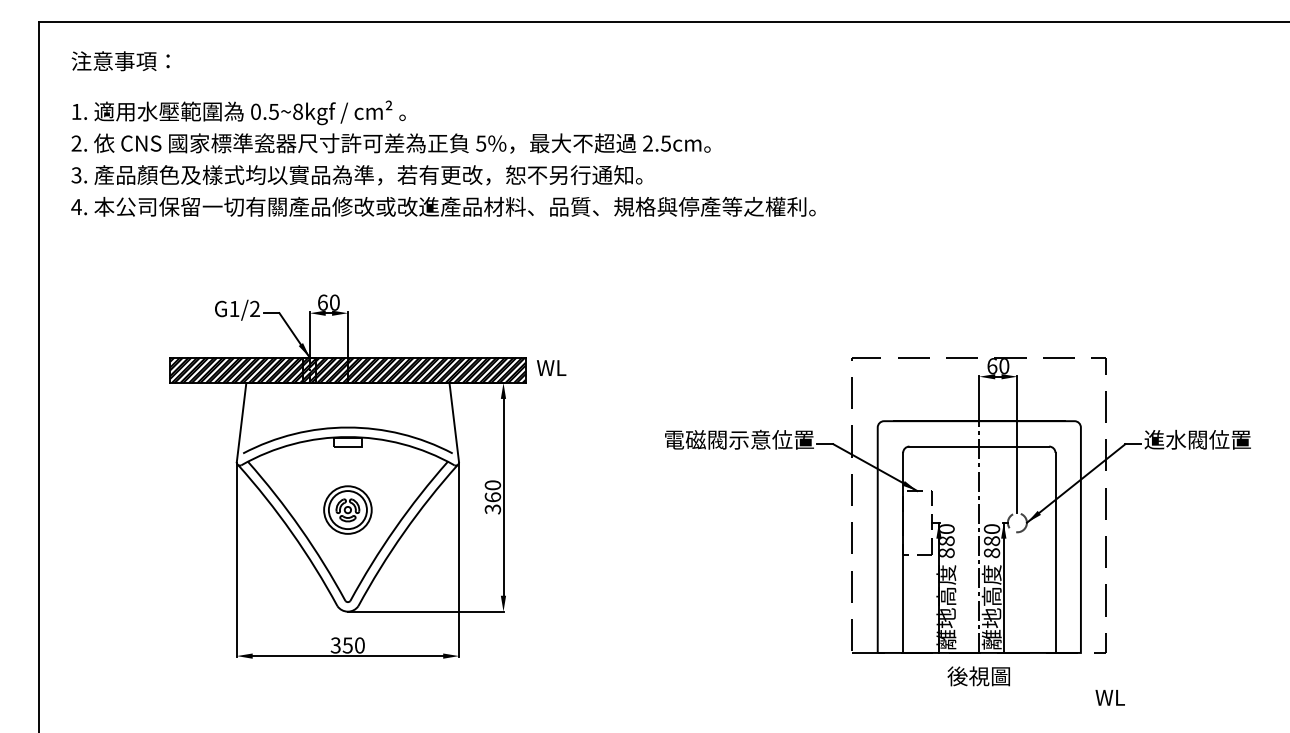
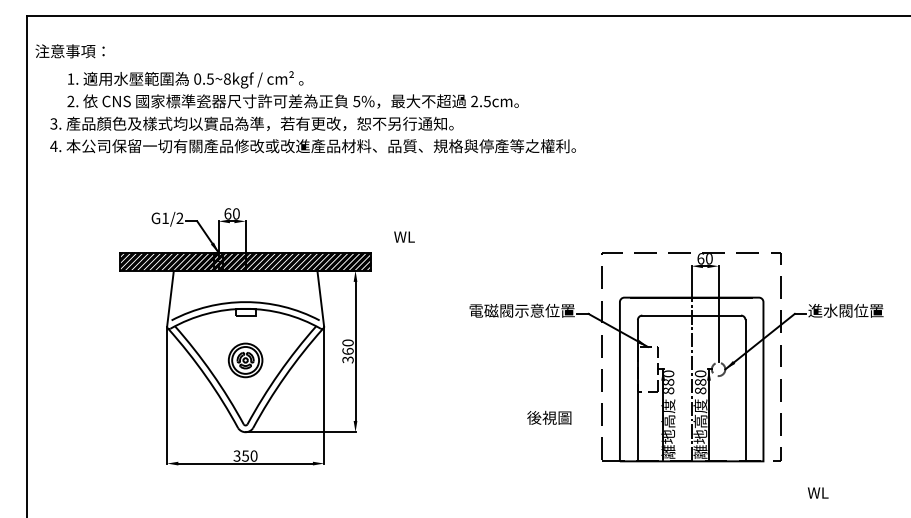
text: (119, 61) -> (69, 51), moved
text: (390, 126) -> (292, 89), moved
text: (551, 367) -> (404, 236), moved
text: (979, 675) -> (549, 417), moved
text: (1110, 697) -> (818, 492), moved

